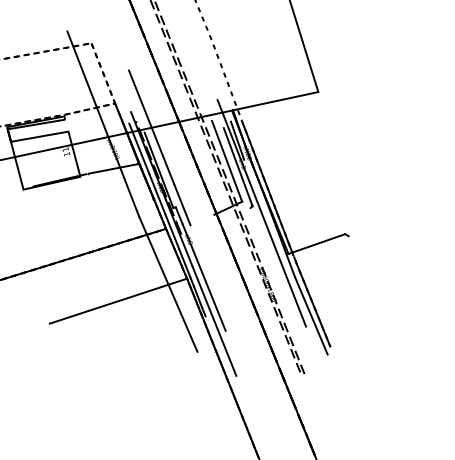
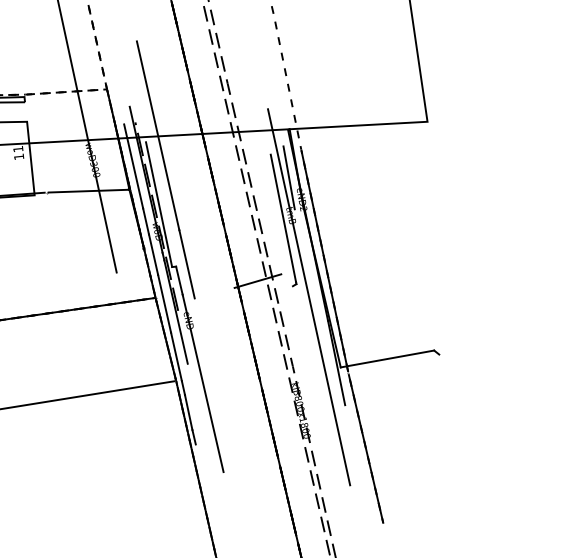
line: (227, 160) -> (268, 206), removed
line: (168, 283) -> (145, 383), removed
line: (310, 315) -> (359, 469), removed
line: (214, 320) -> (208, 453), removed

